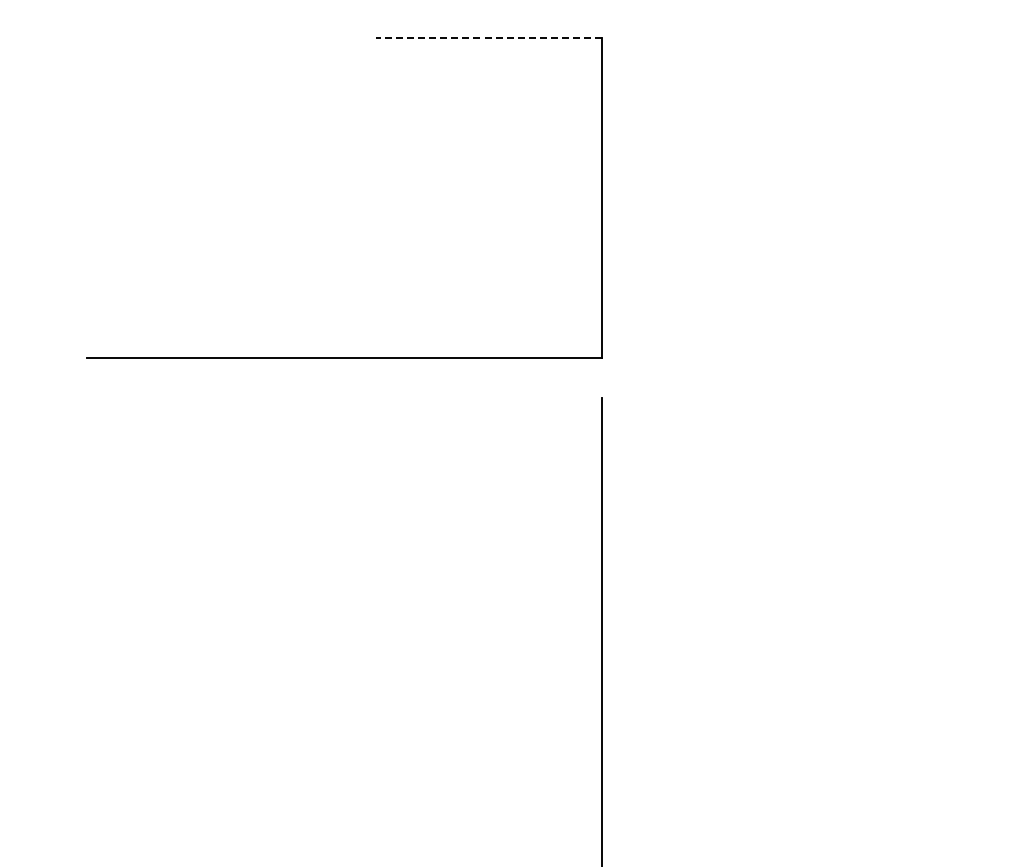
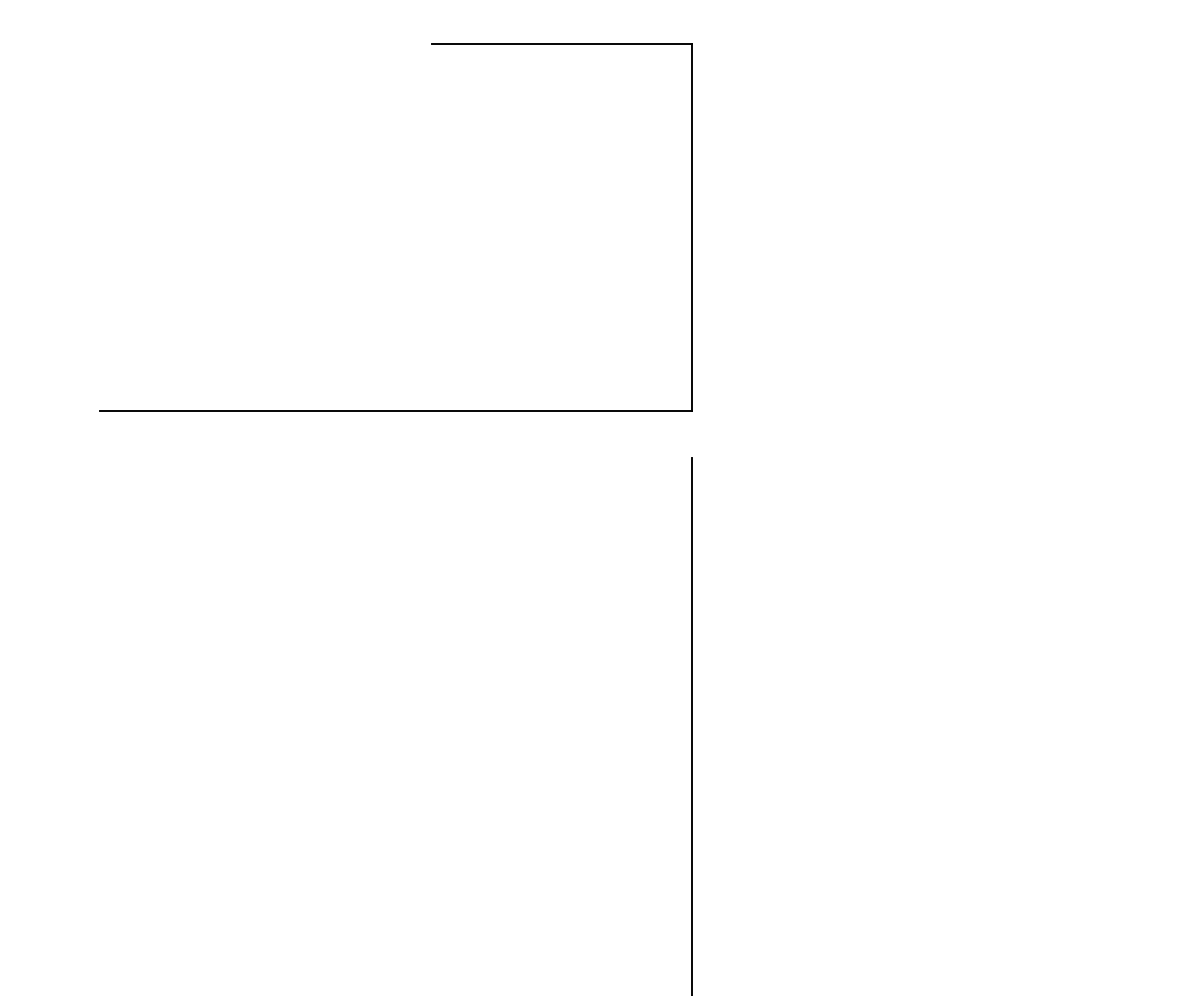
line: (488, 38) -> (561, 44), dashed -> solid

